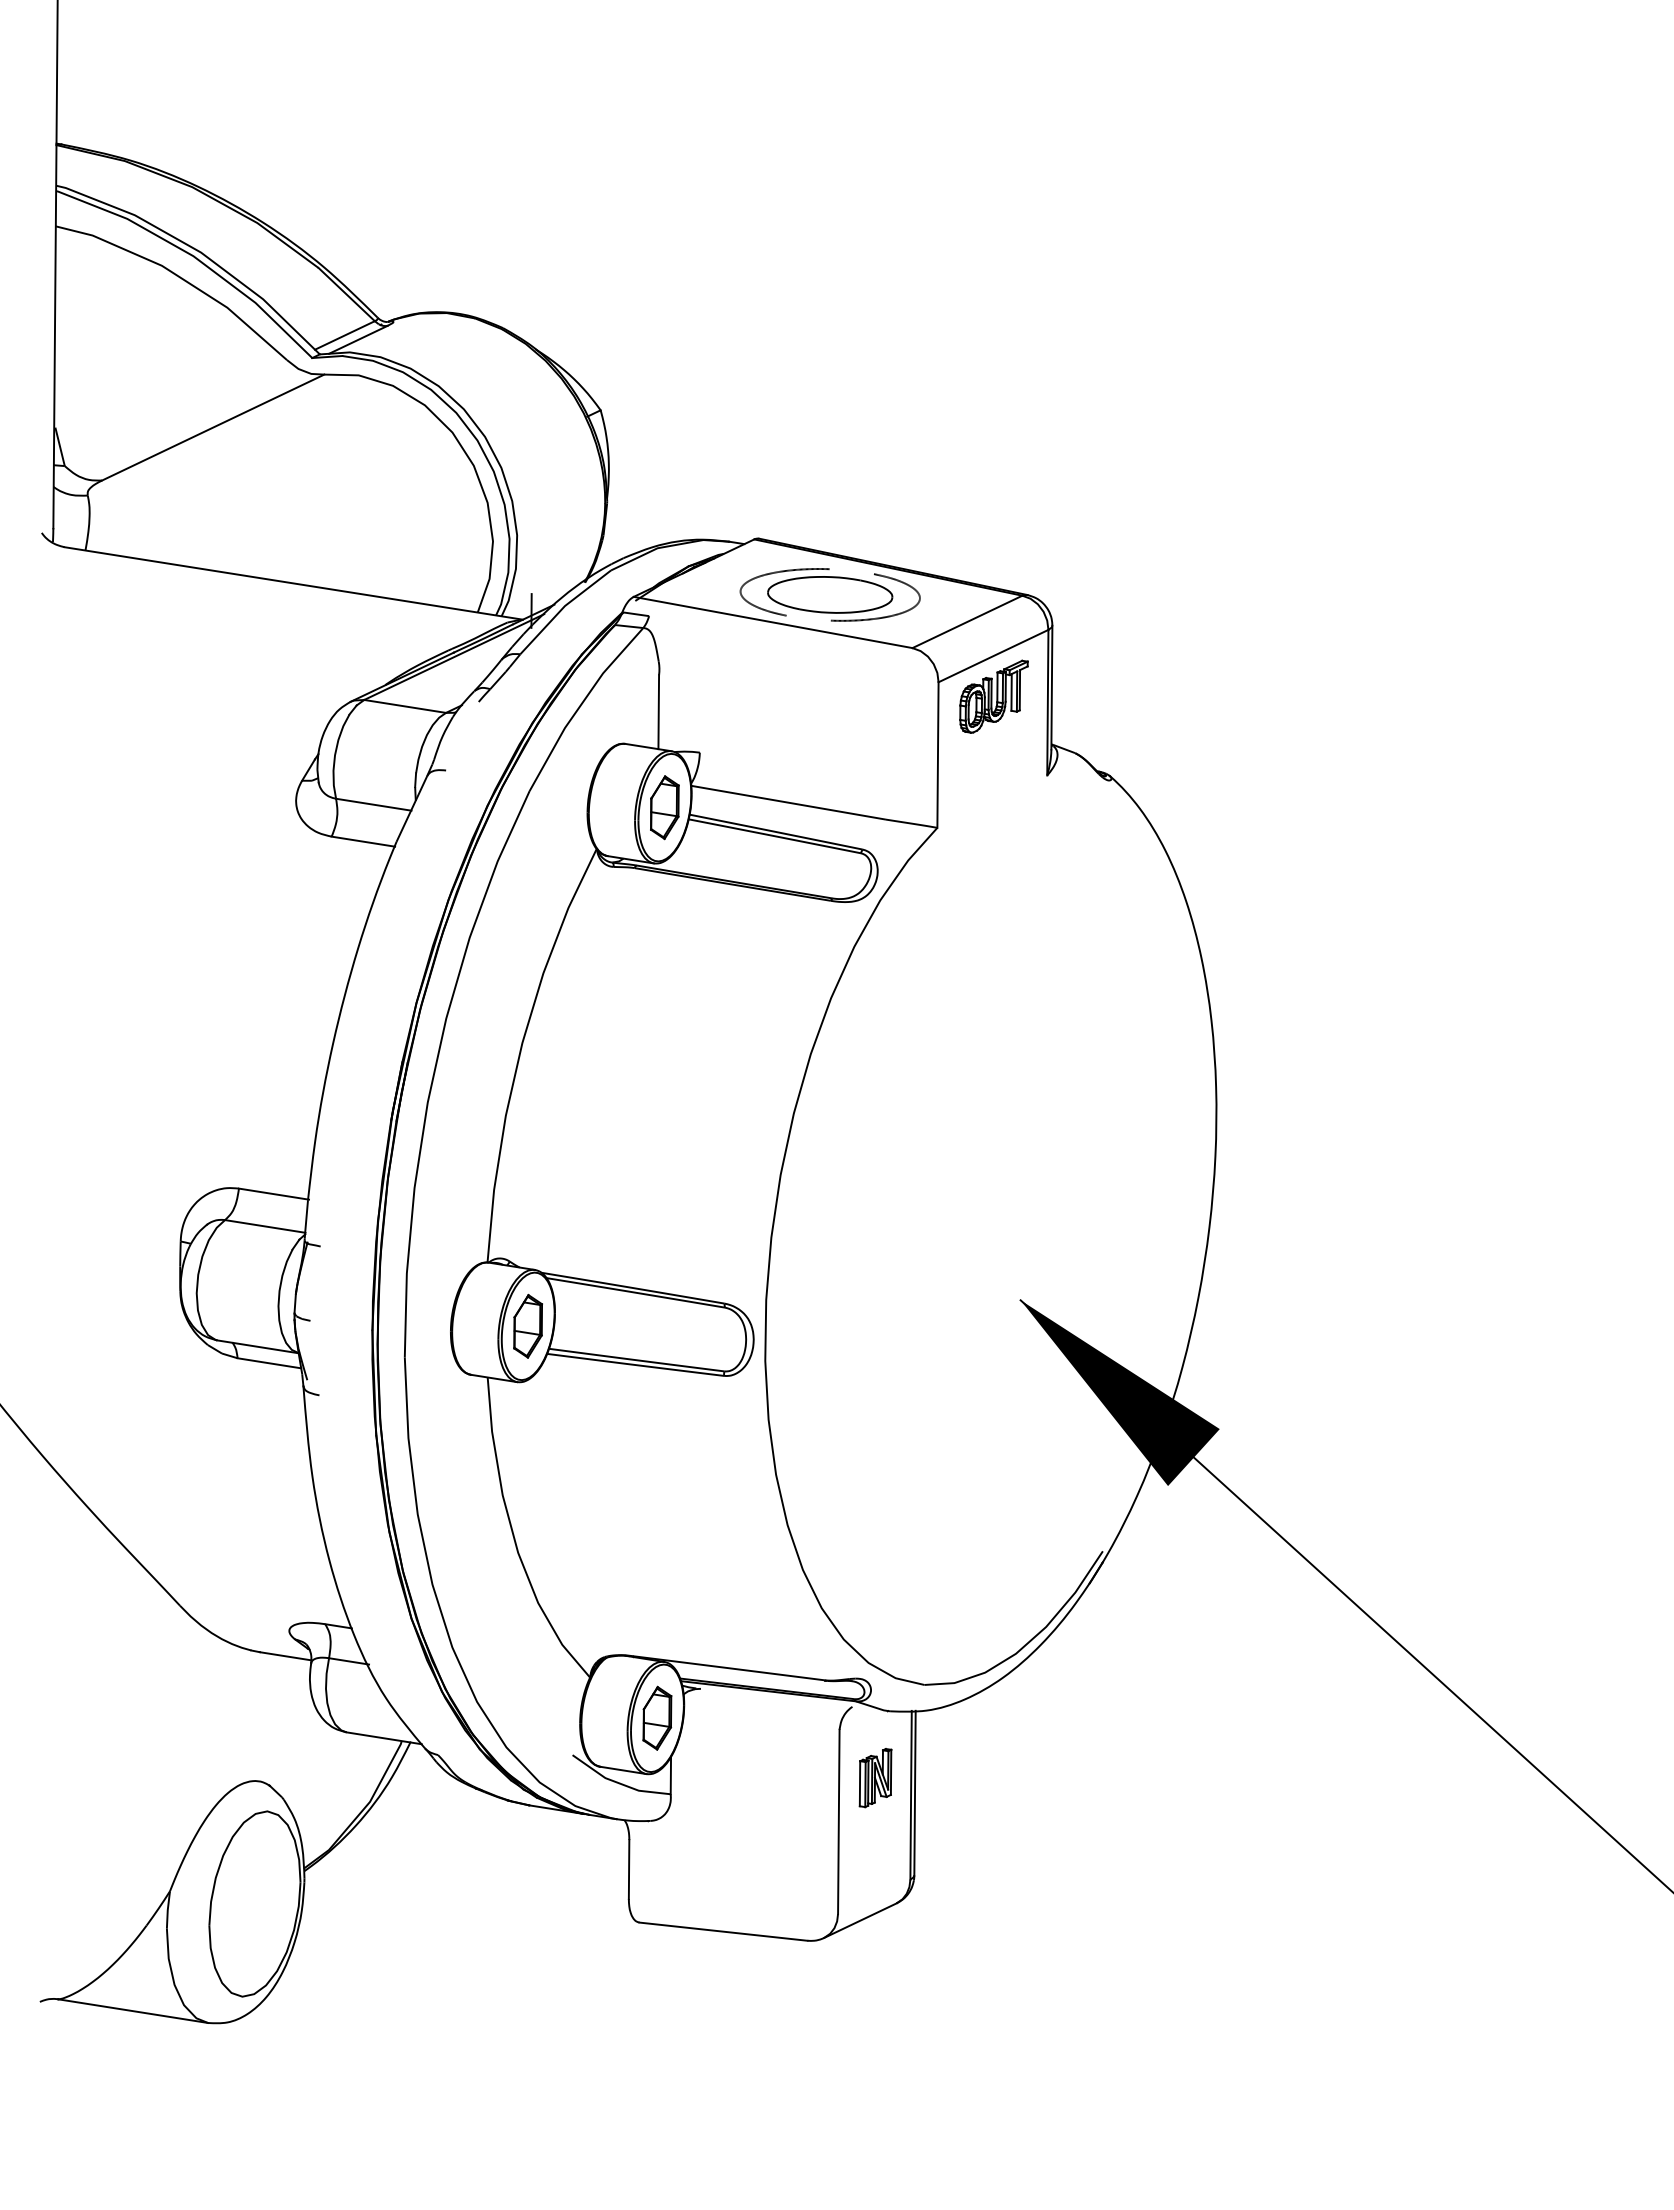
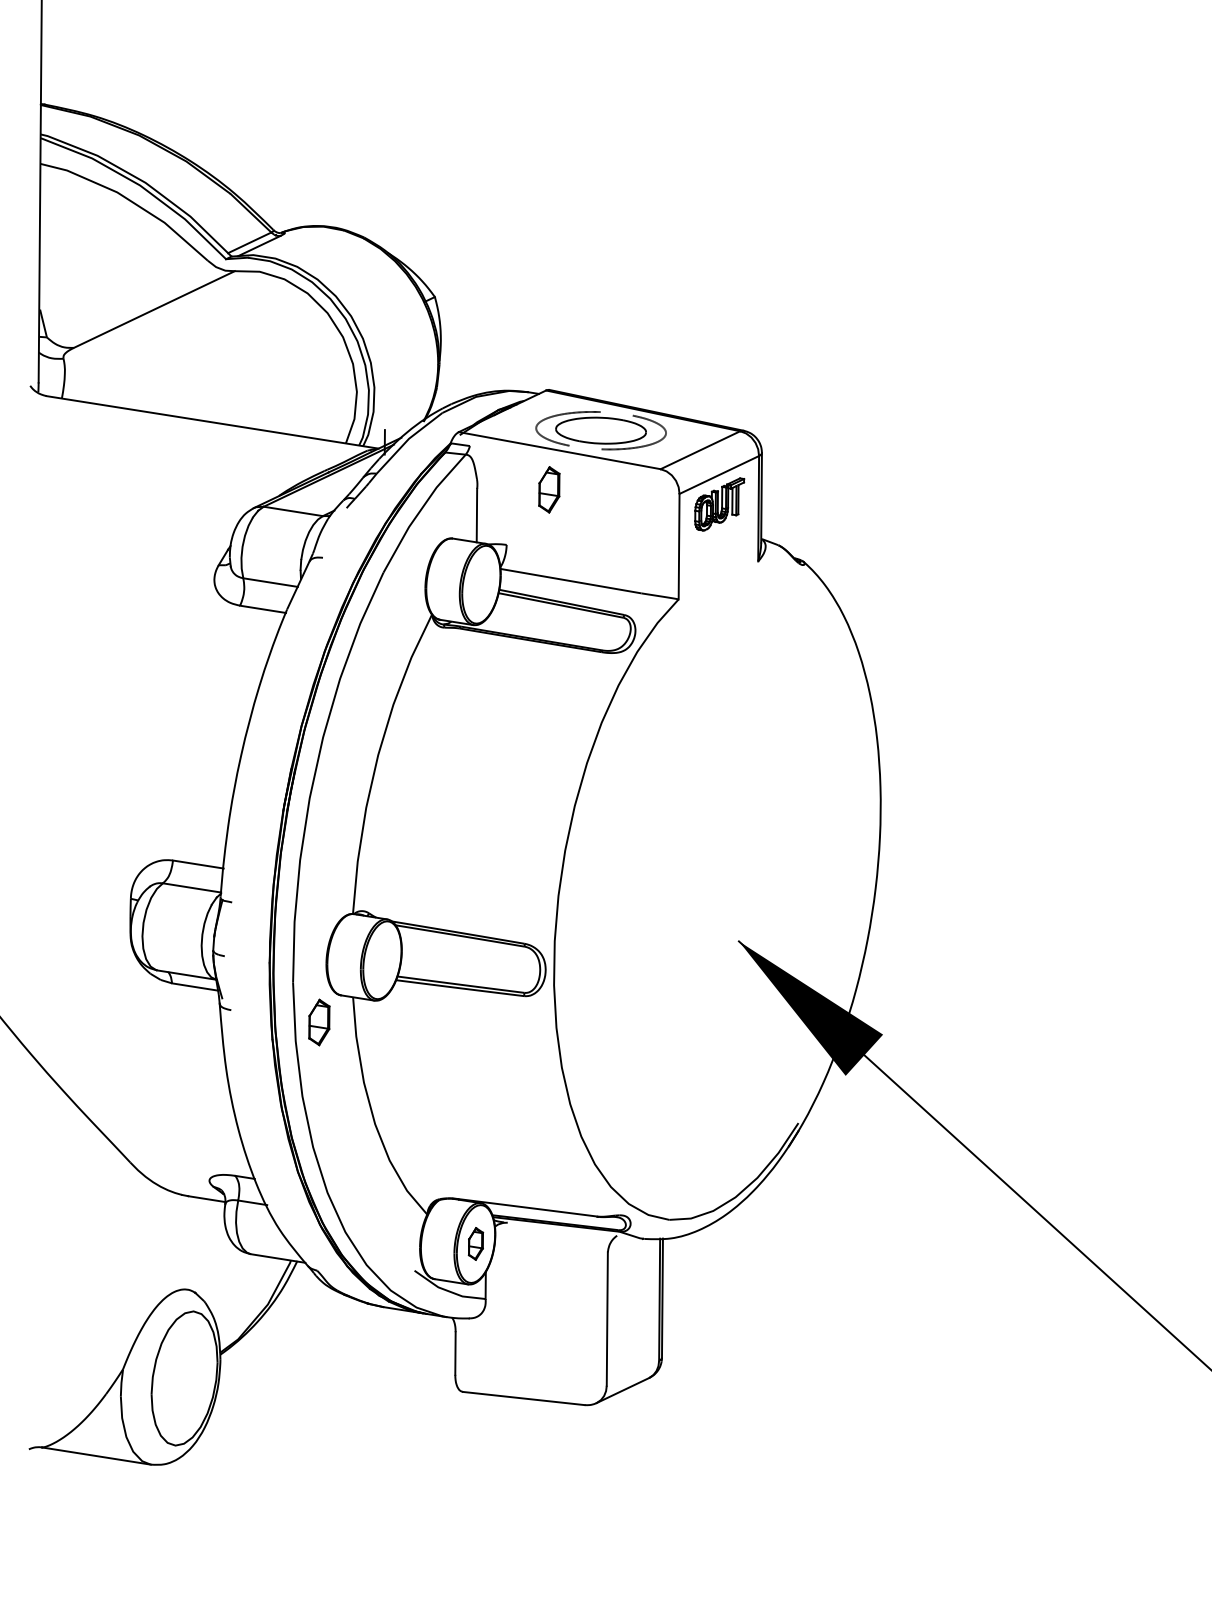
part: (664, 807) -> (549, 489), moved
part: (527, 1325) -> (318, 1021), moved
part: (657, 1717) -> (476, 1243), size x0.7
part: (875, 1778) -> (633, 1287), removed

